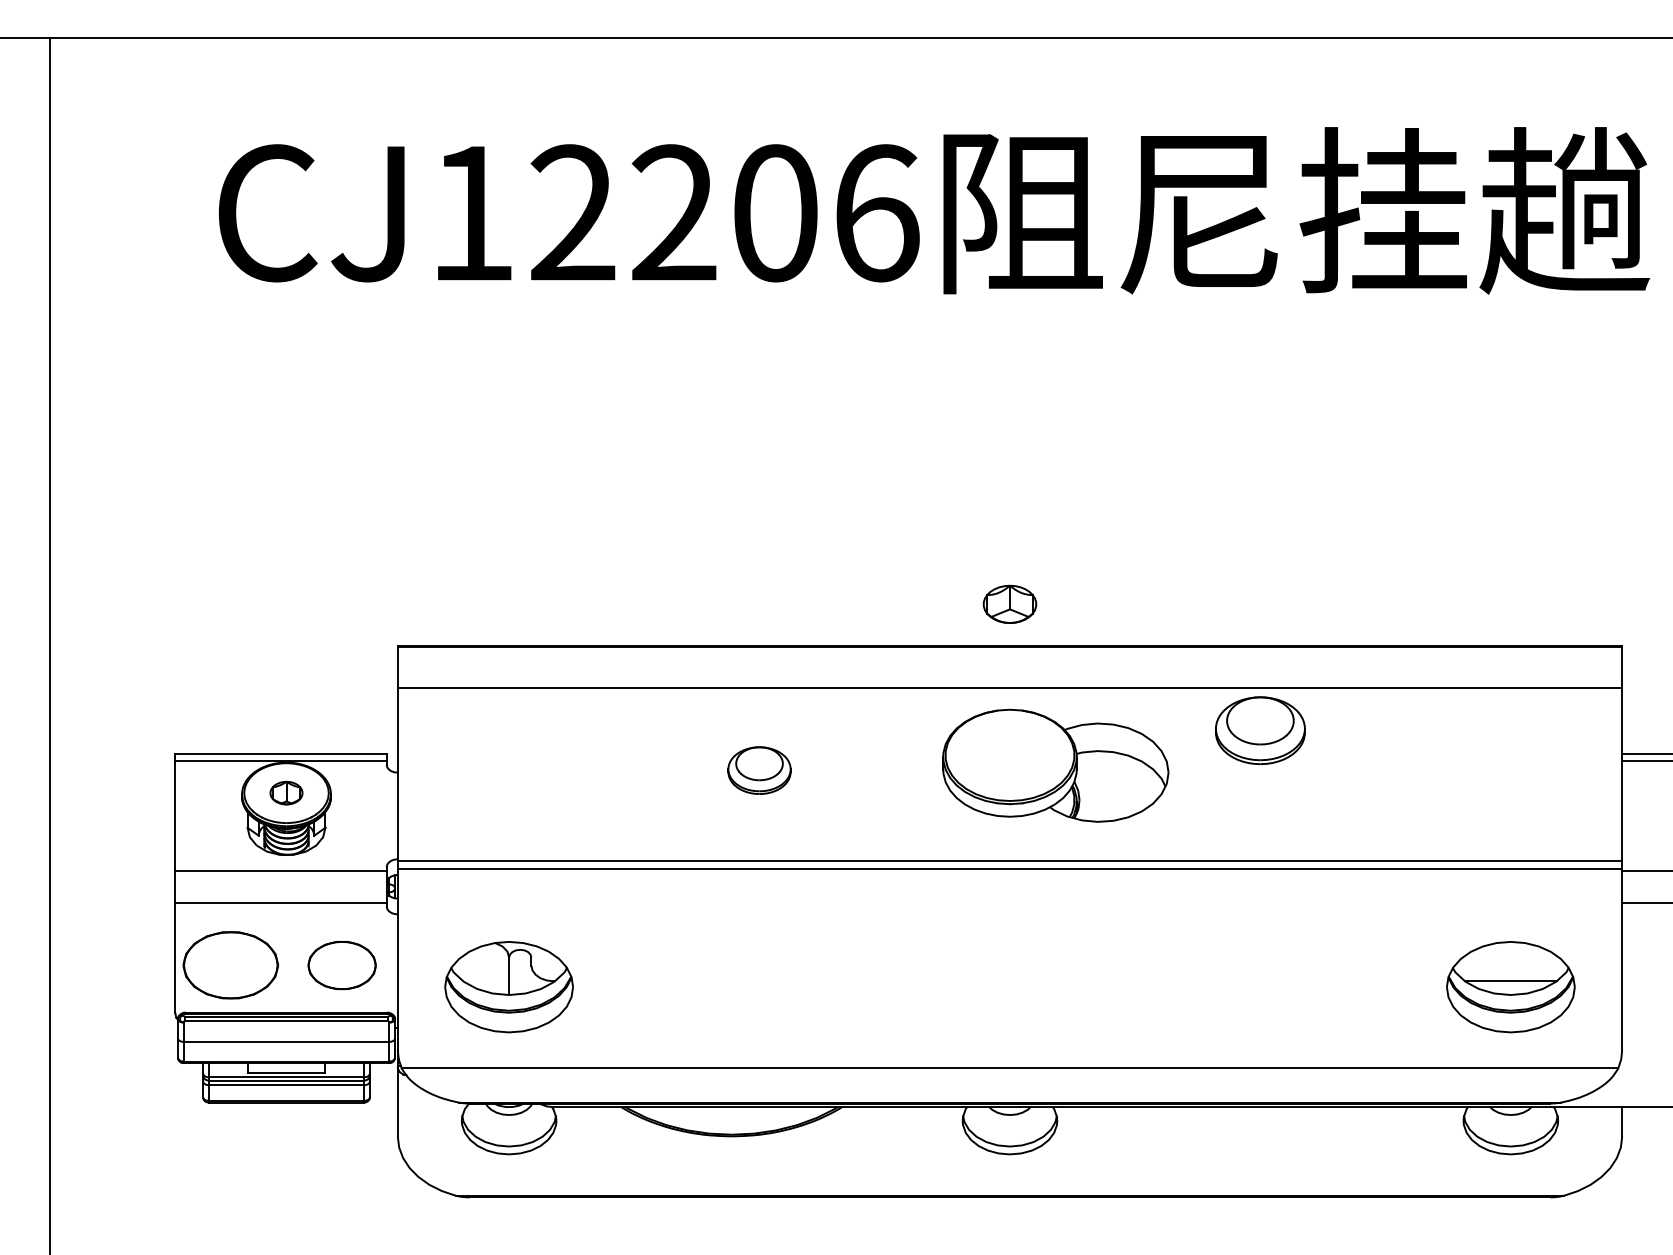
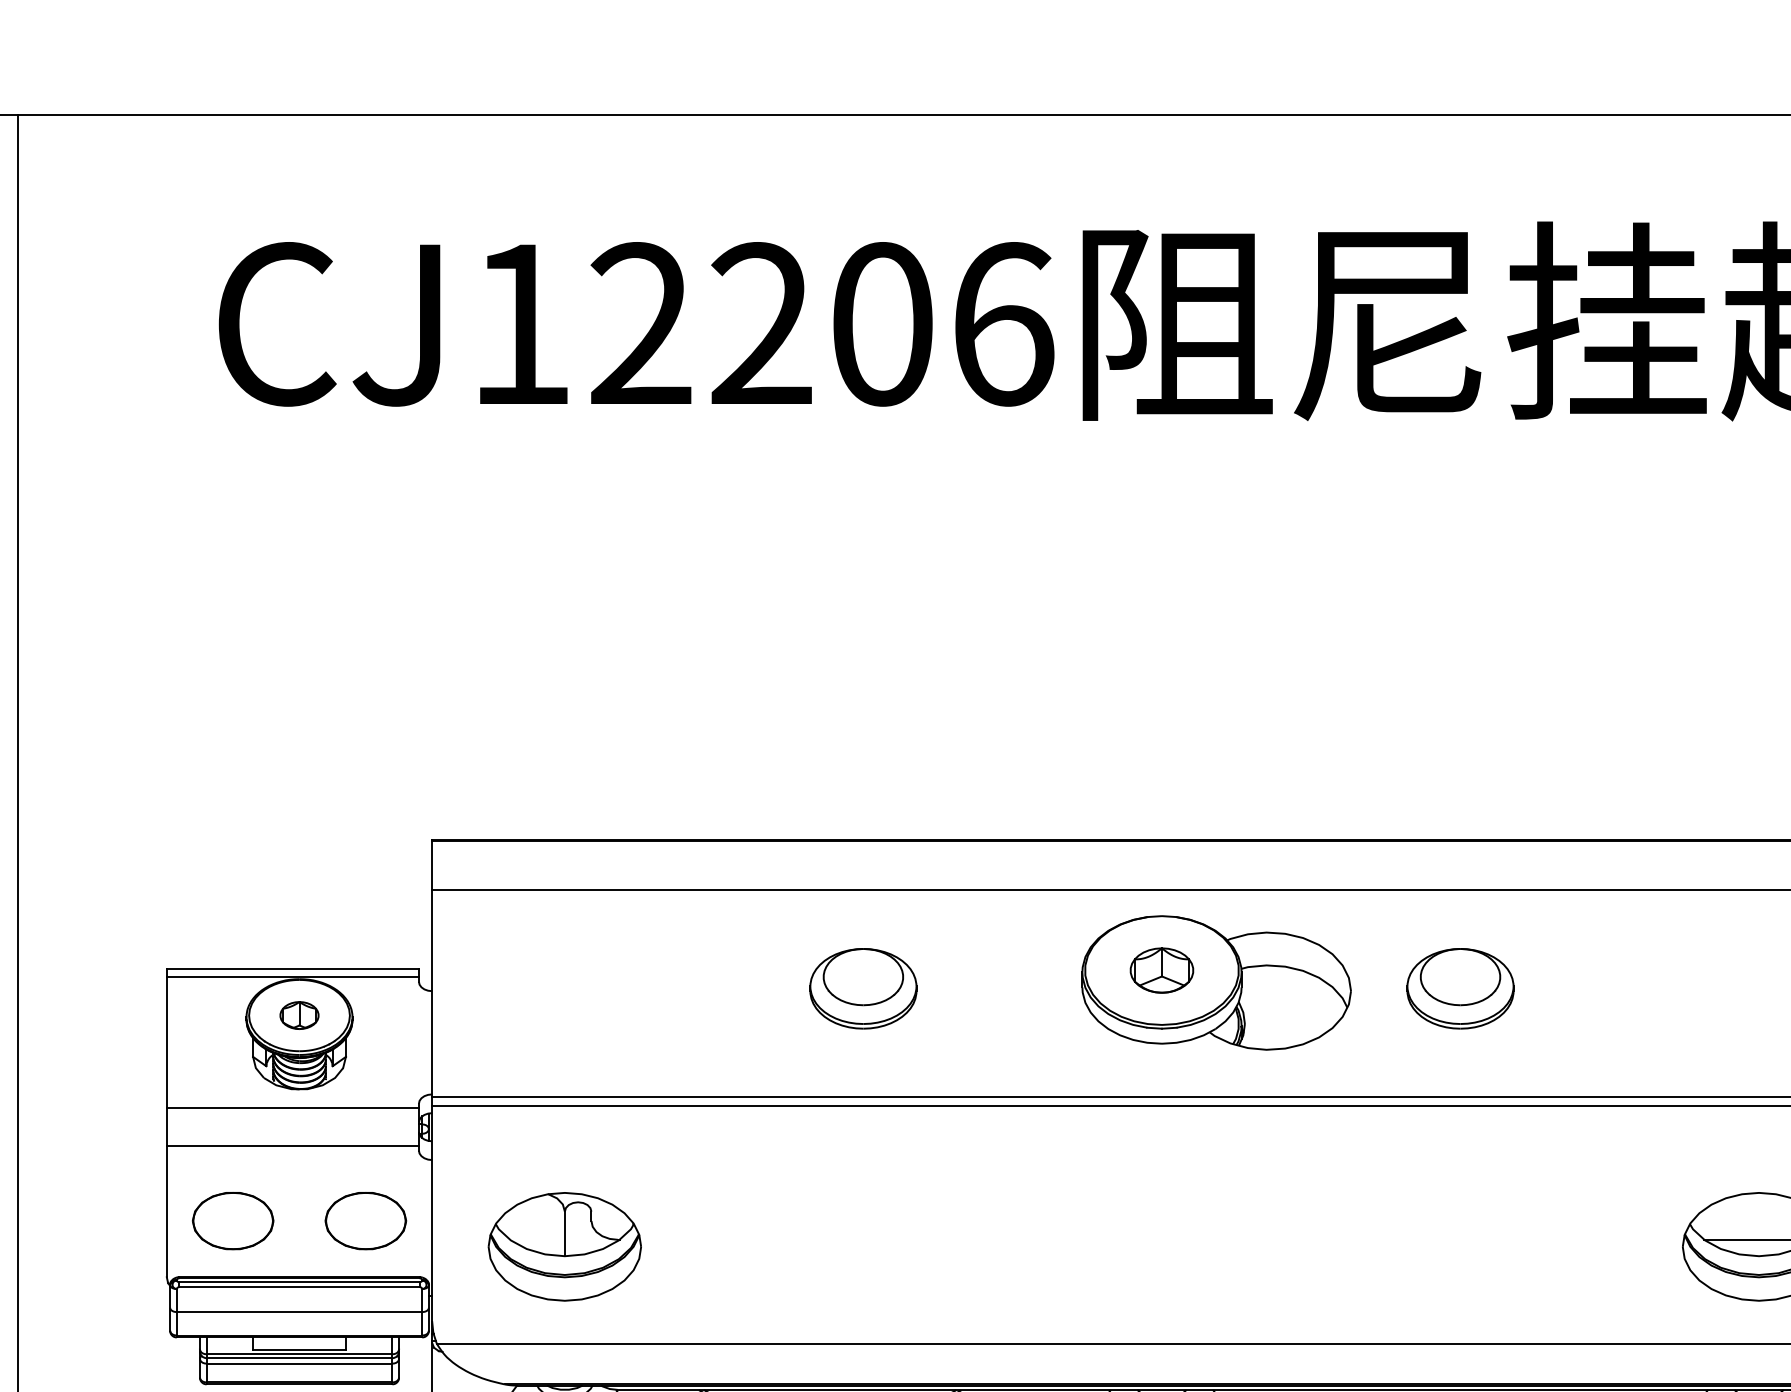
part: (1009, 603) -> (1161, 969), moved
part: (1260, 730) -> (1460, 988), moved
part: (759, 770) -> (863, 988), size x1.43
part: (230, 965) -> (232, 1221), size x0.71

